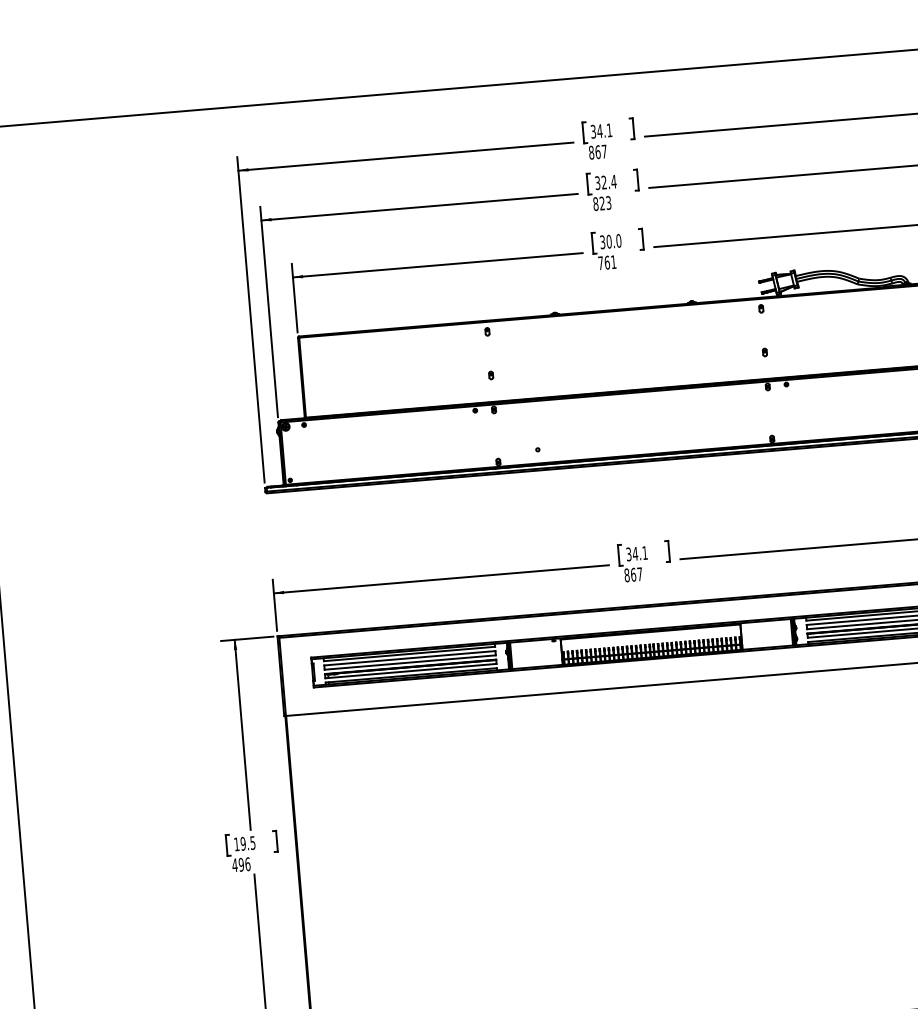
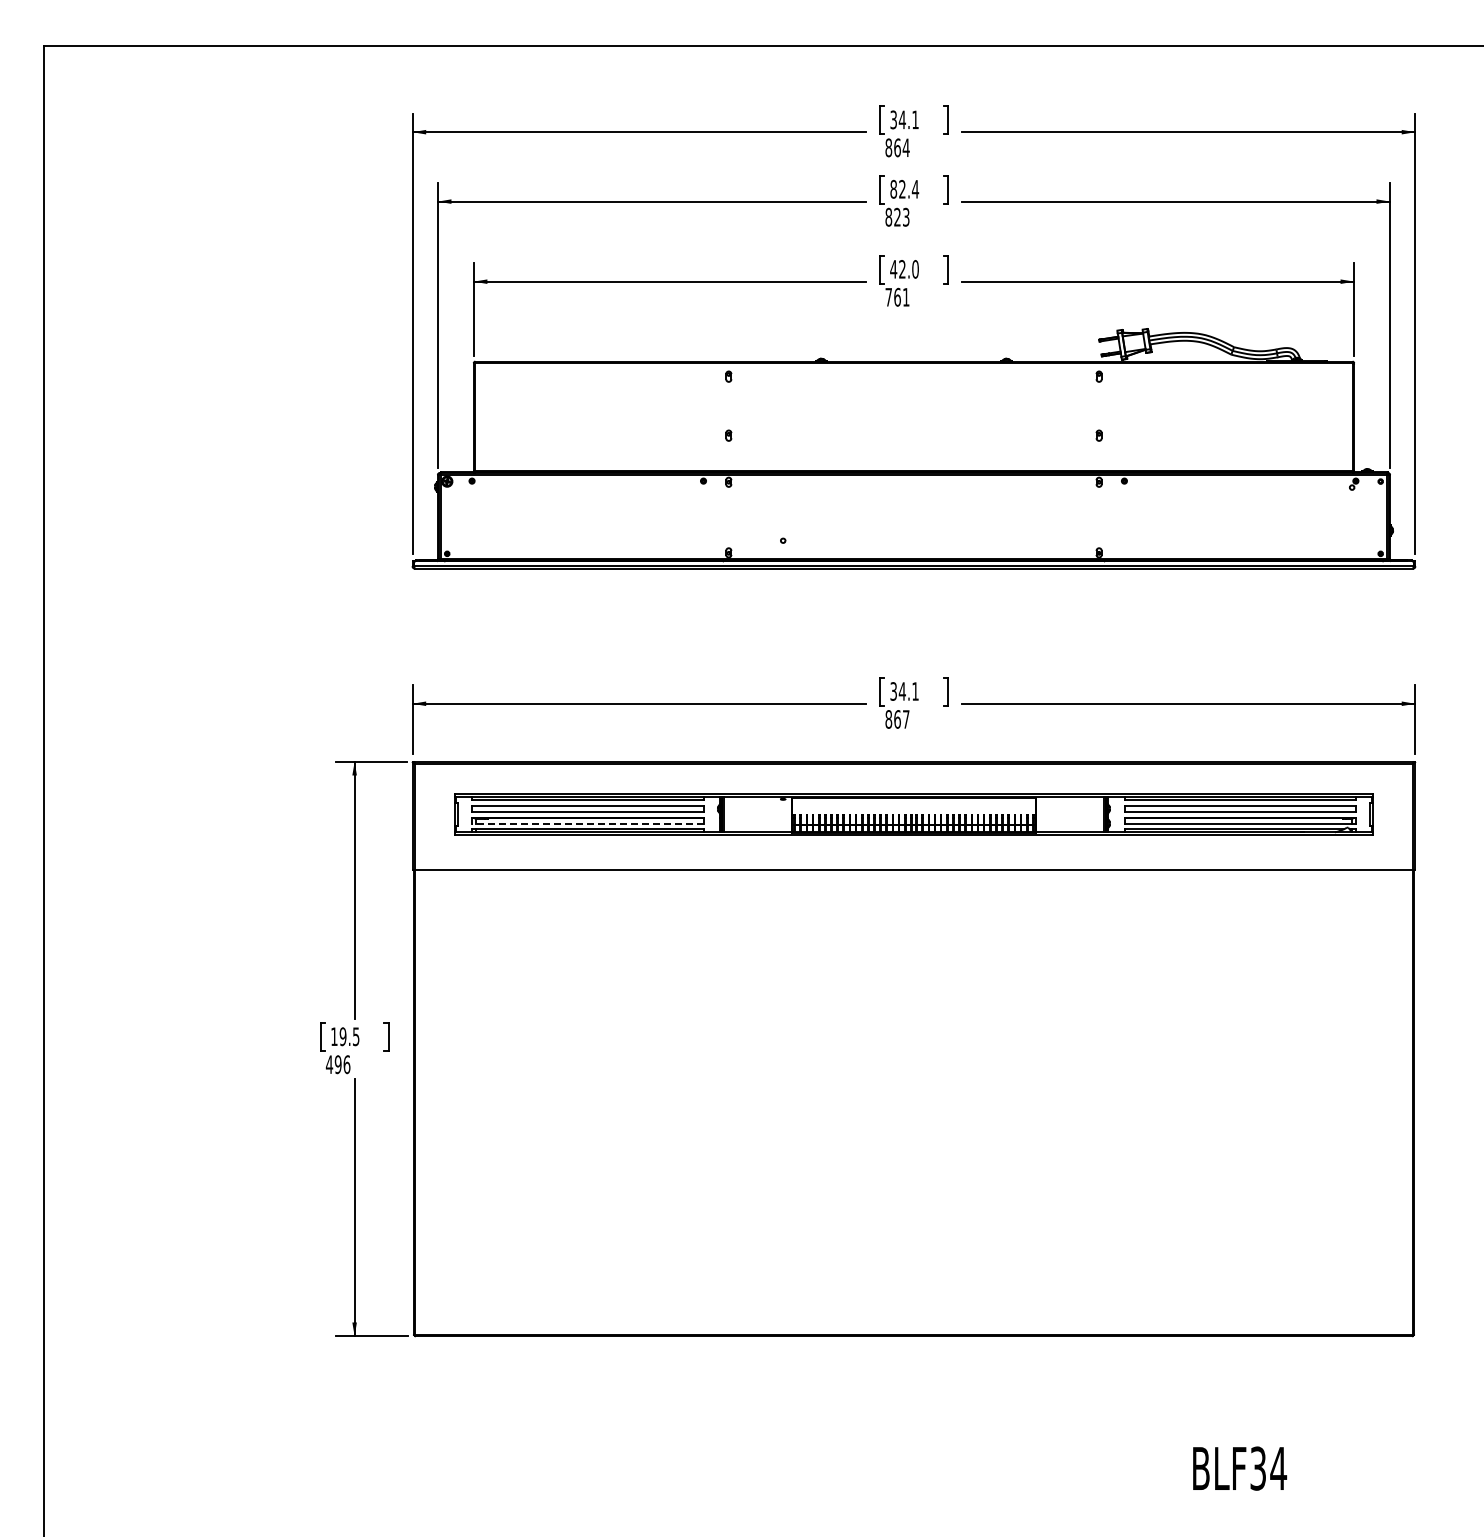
text: (603, 151) -> (905, 147), 867 -> 864
text: (597, 183) -> (893, 189), 32.4 -> 82.4
text: (605, 241) -> (897, 268), 30.0 -> 42.0
line: (410, 671) -> (587, 823), solid -> dashed

